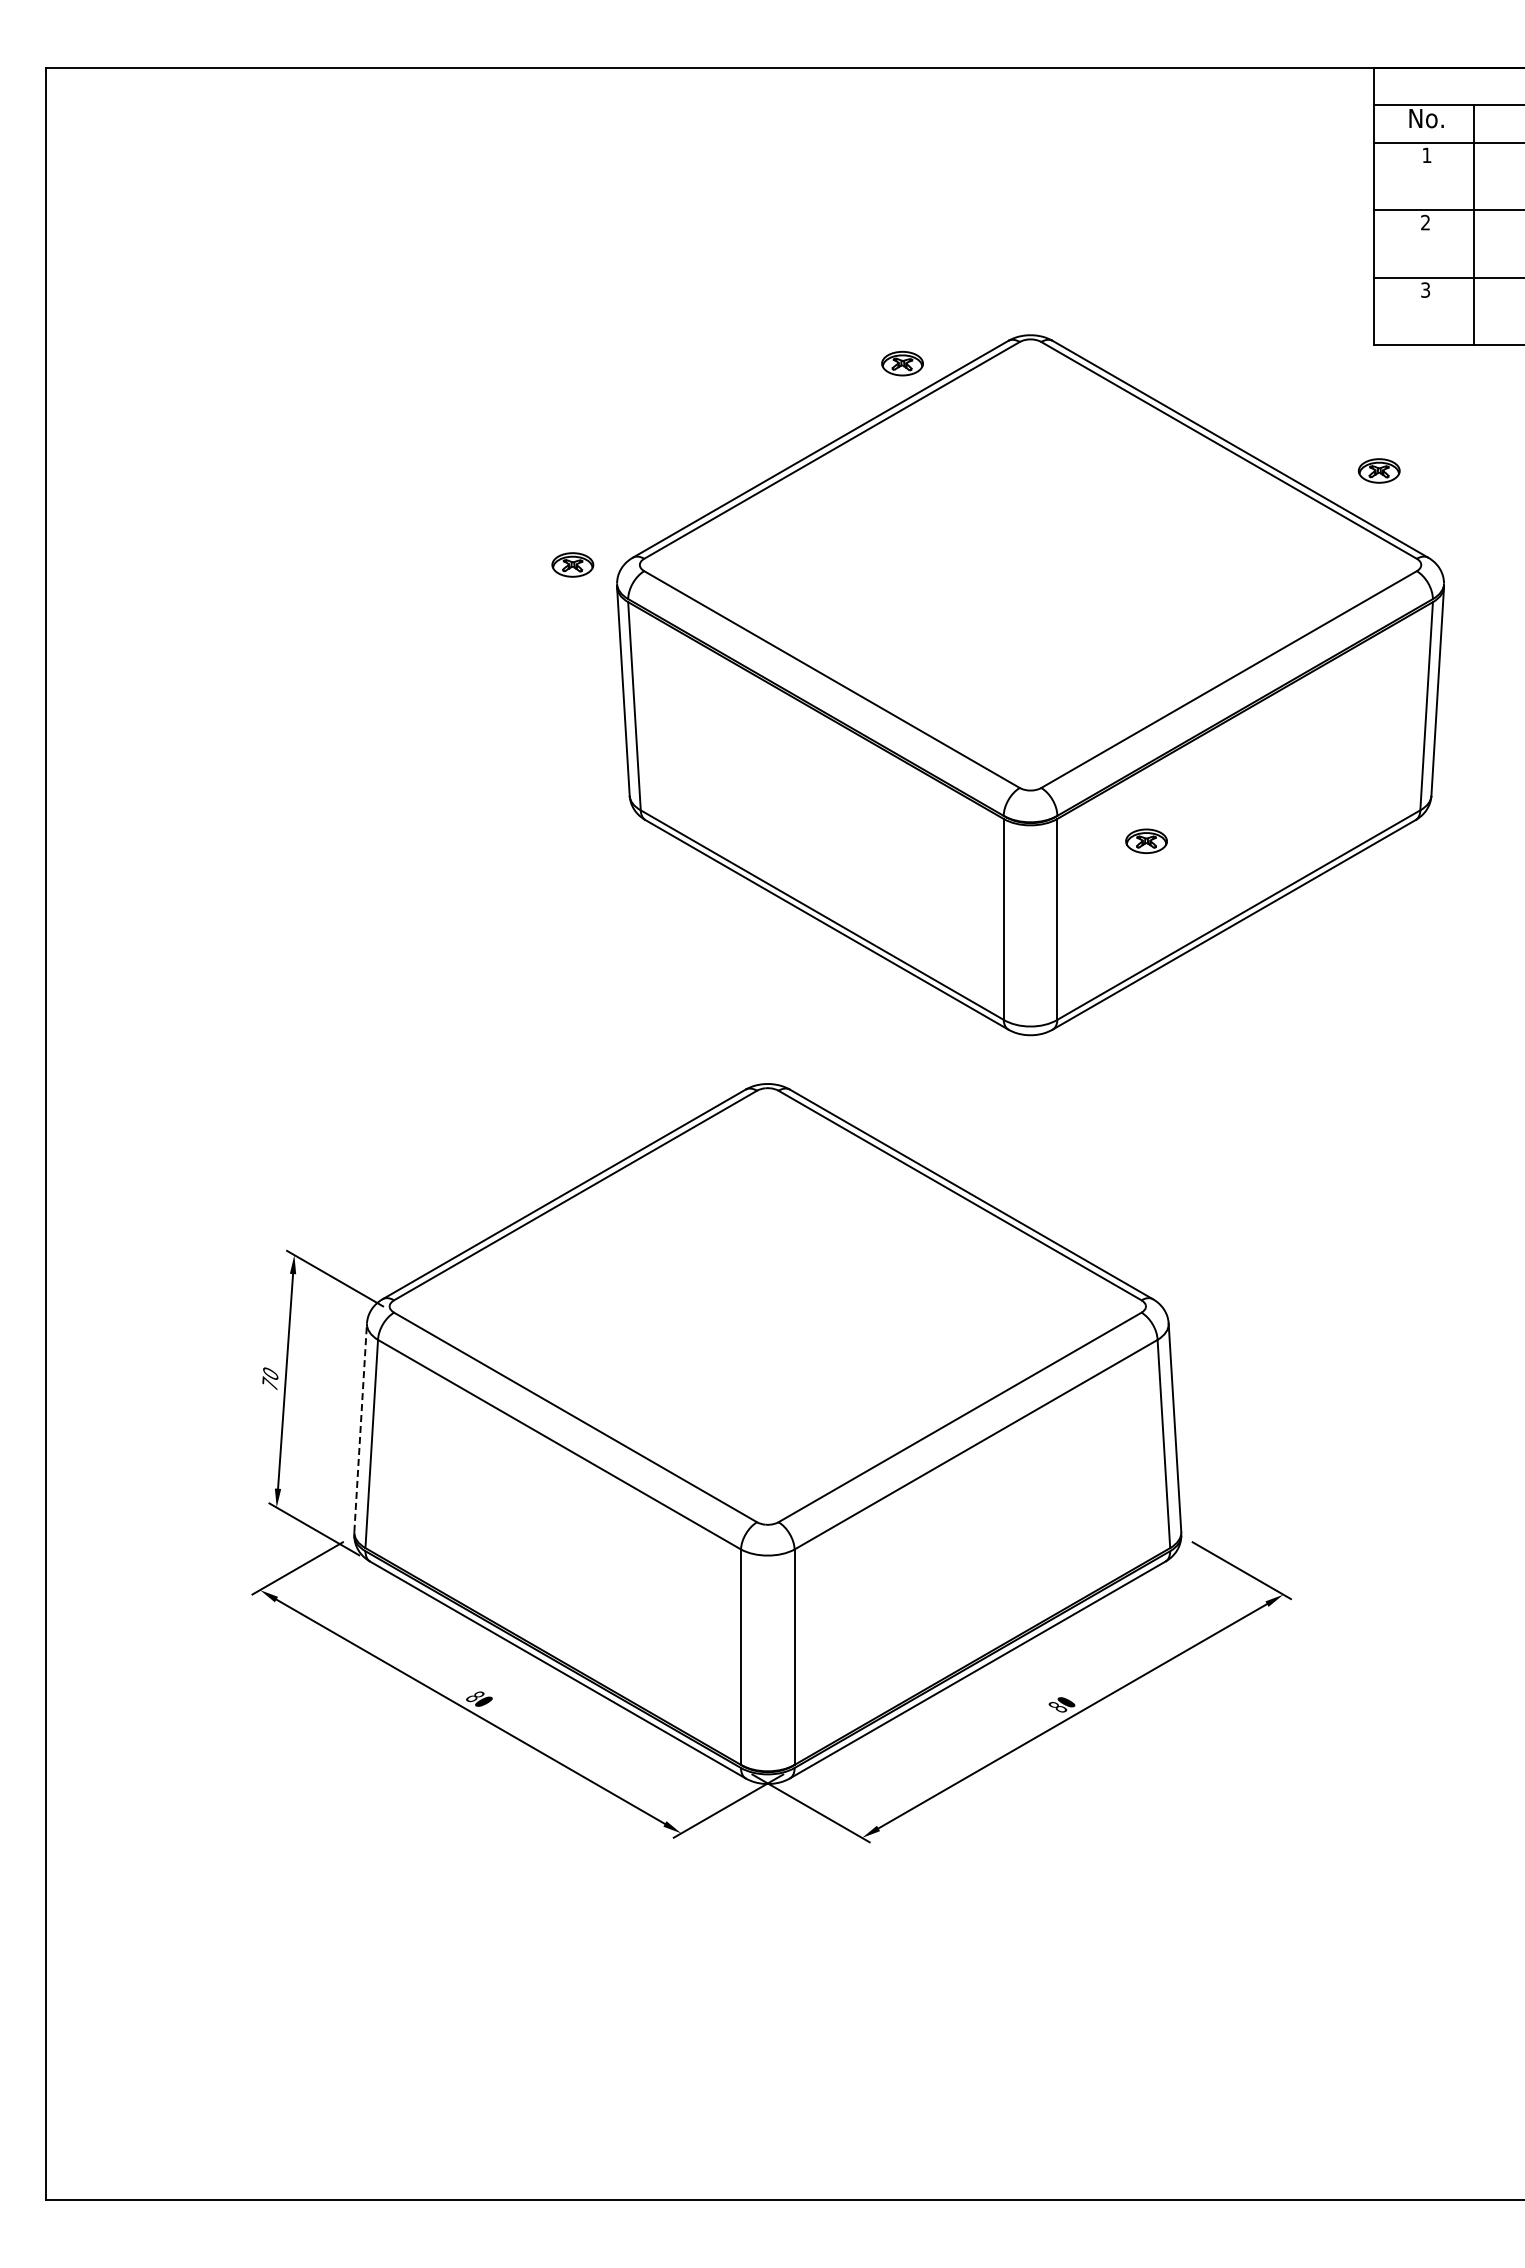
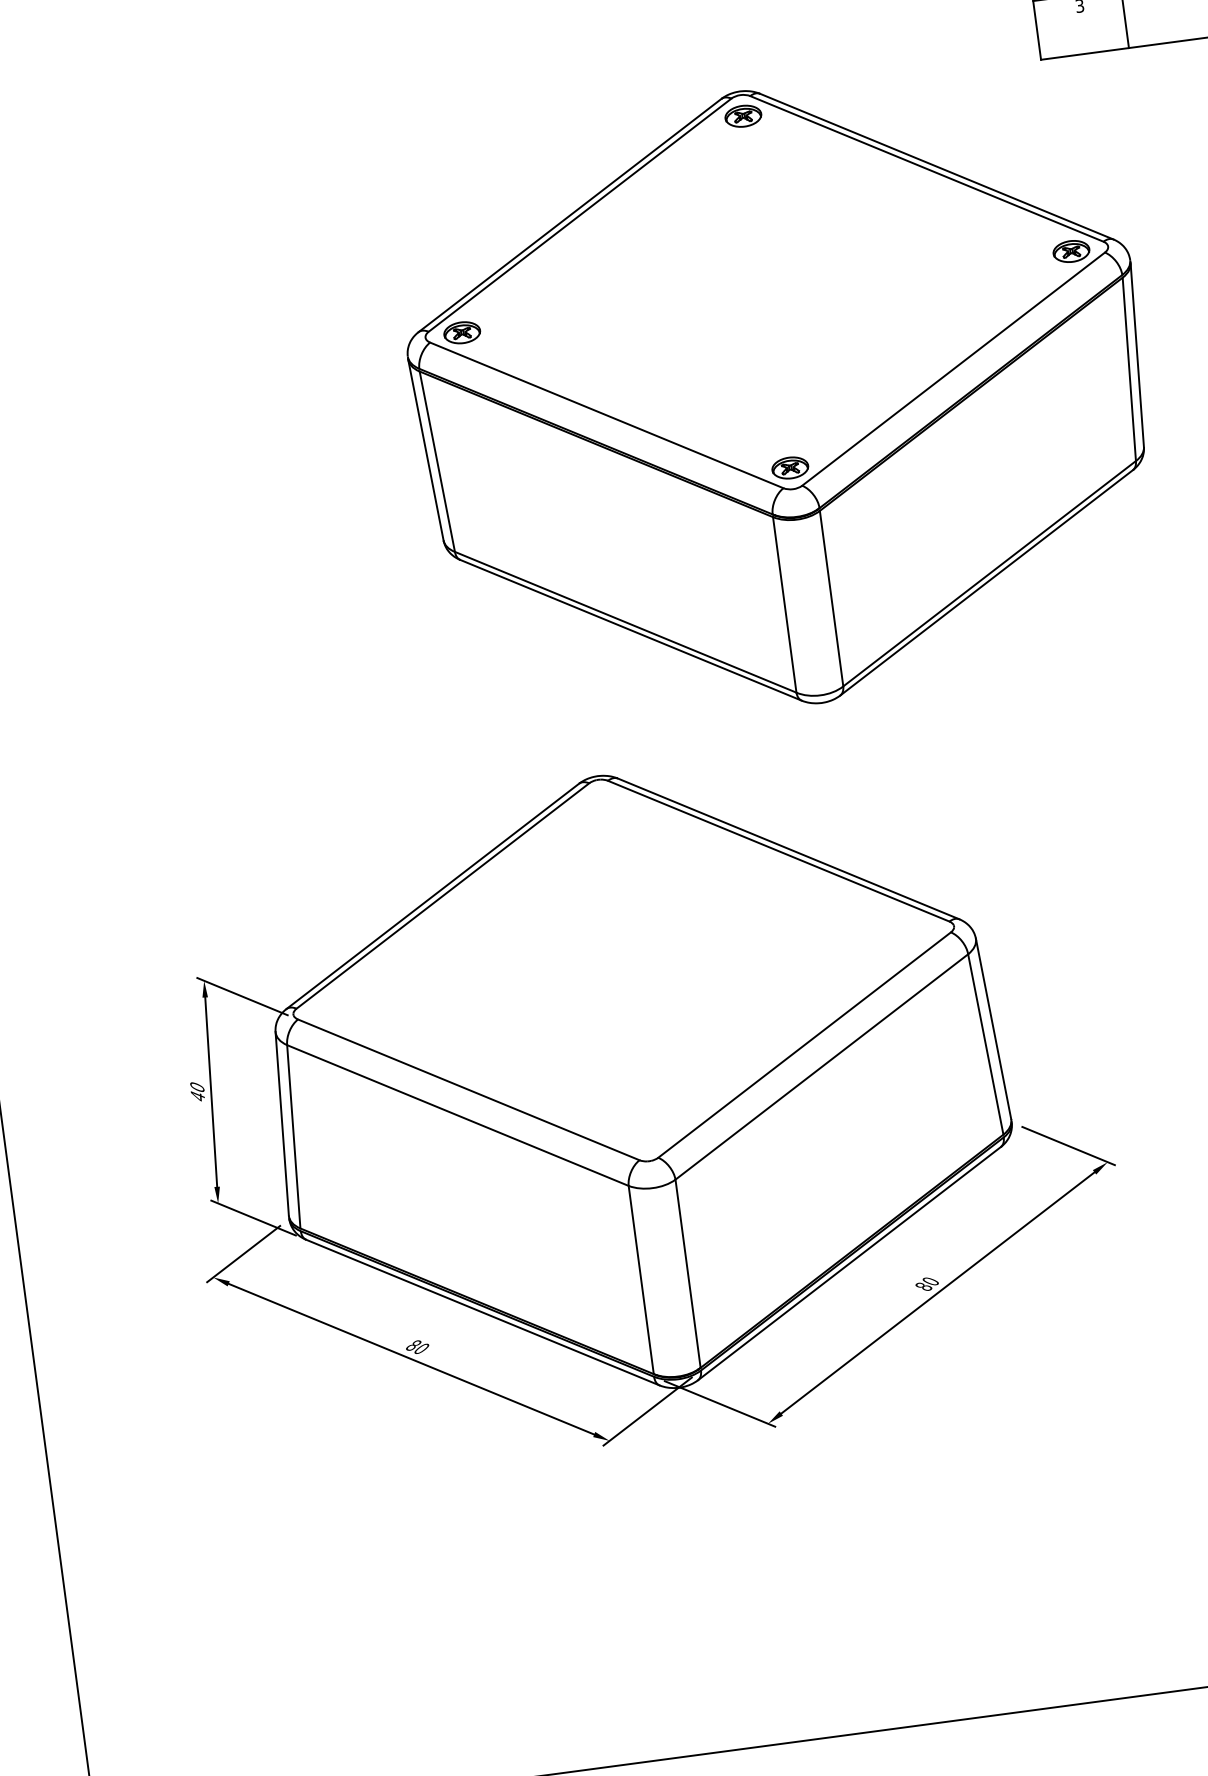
part: (902, 363) -> (743, 116), moved
part: (1378, 470) -> (1070, 251), moved
part: (572, 564) -> (461, 332), moved
part: (1146, 840) -> (790, 467), moved
text: (269, 1383) -> (197, 1095), 70 -> 40
line: (360, 1427) -> (282, 1123), dashed -> solid

